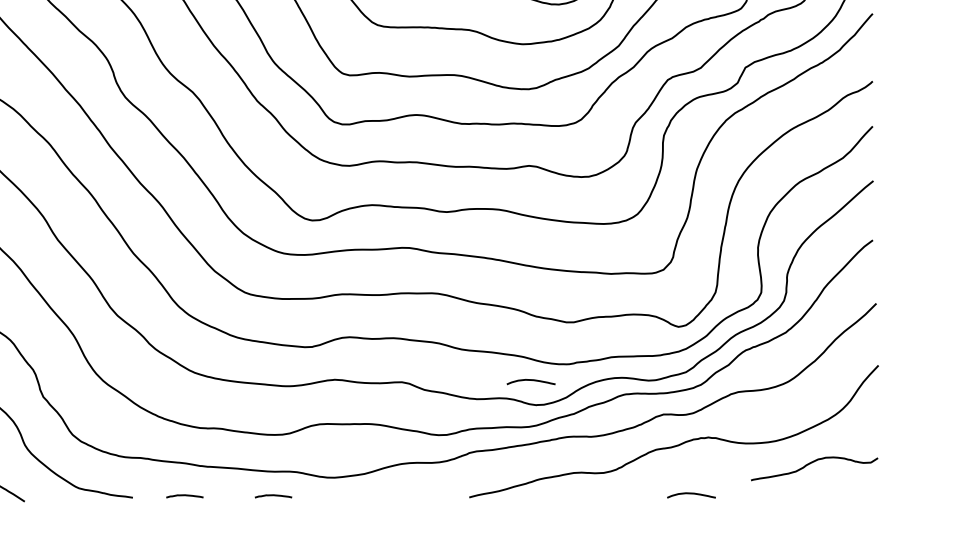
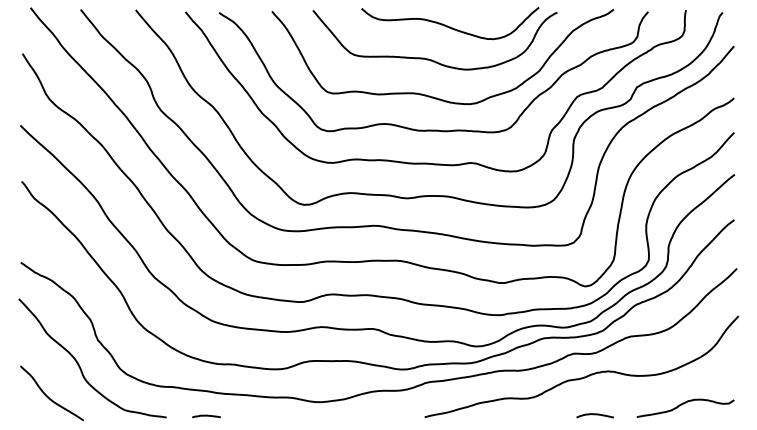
curve: (530, 381) -> (471, 328), removed
curve: (811, 463) -> (683, 404), moved
curve: (273, 496) -> (274, 416), removed

